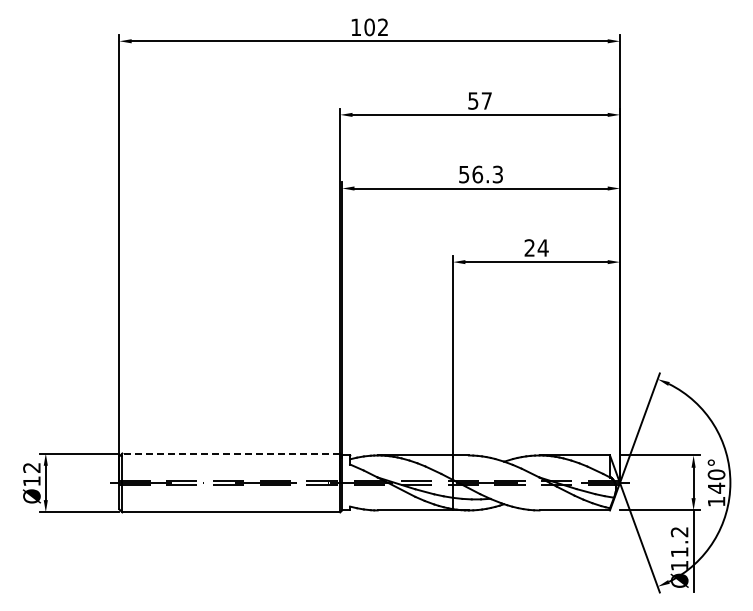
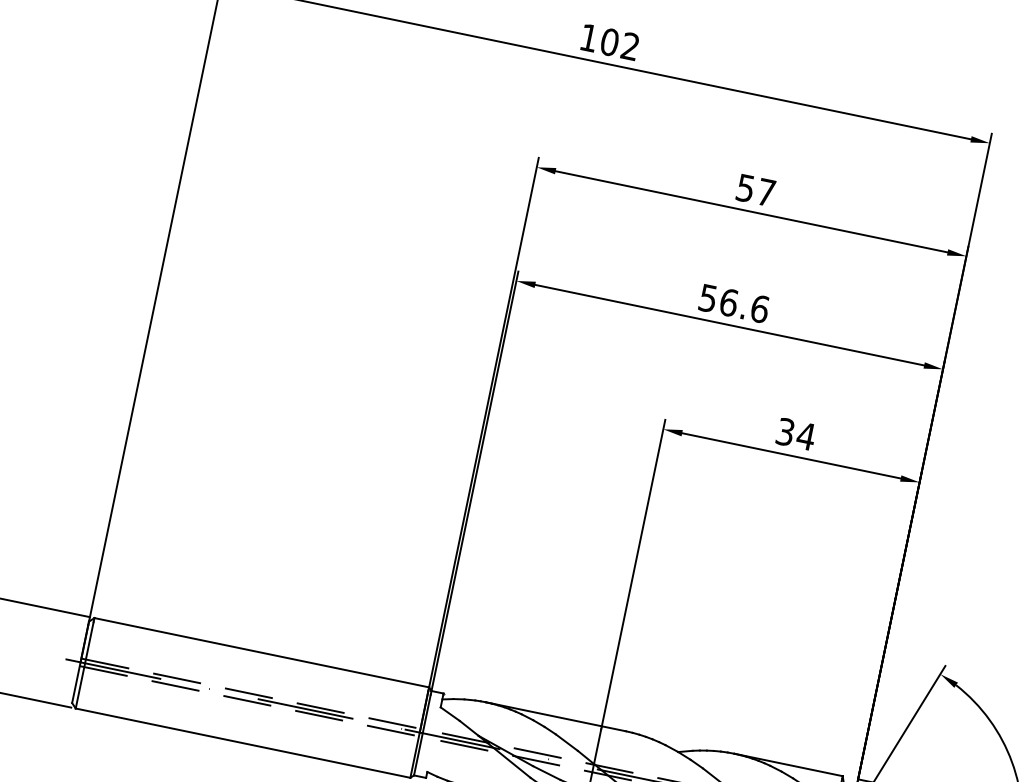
text: (497, 174) -> (759, 308), 56.3 -> 56.6
text: (529, 247) -> (785, 431), 24 -> 34
line: (231, 453) -> (262, 652), dashed -> solid

